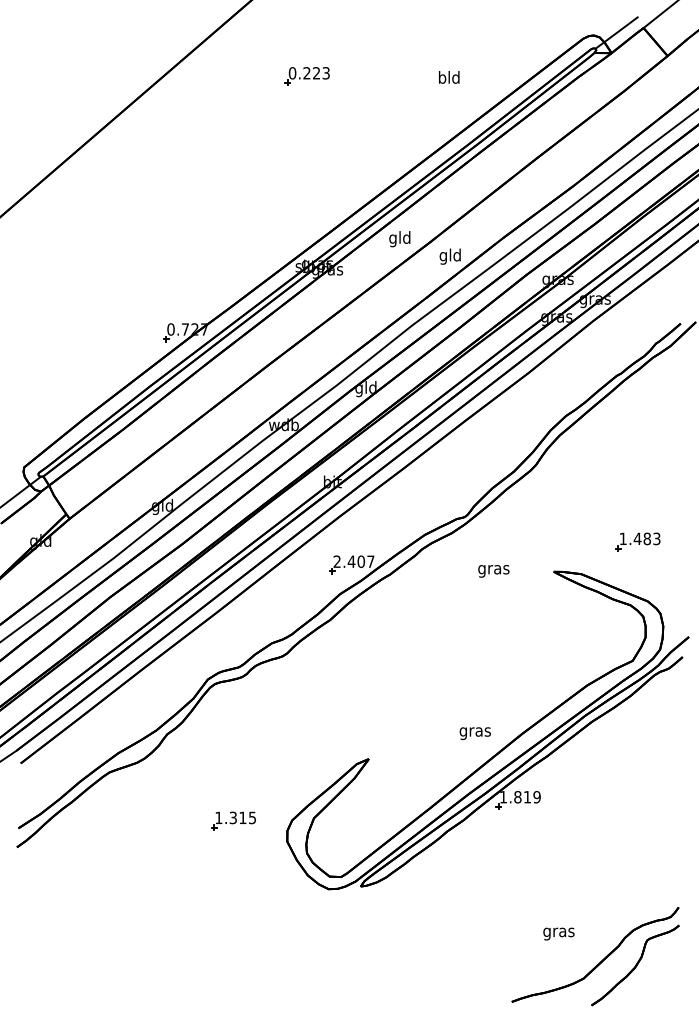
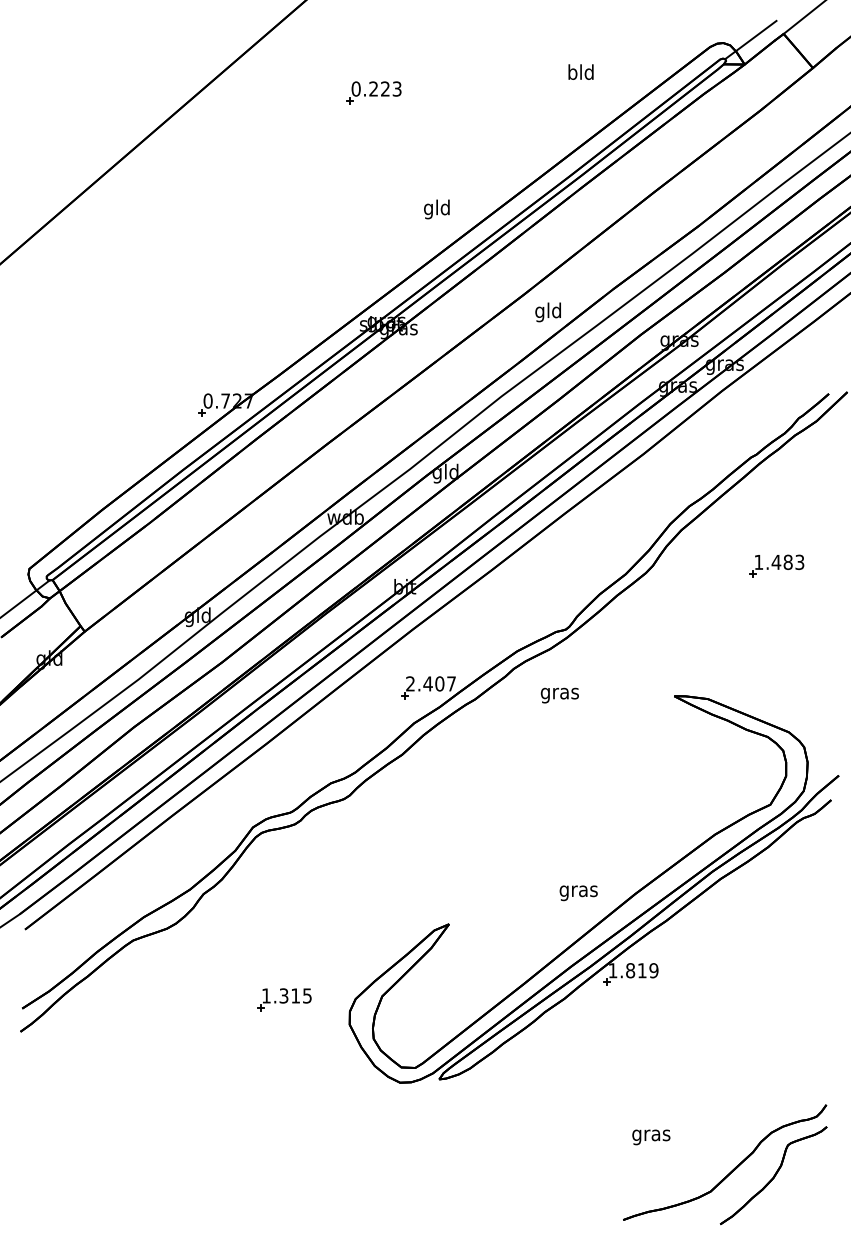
text: (449, 77) -> (581, 72), moved
text: (399, 239) -> (436, 209), moved
part: (637, 541) -> (776, 565), moved
text: (493, 571) -> (559, 695), moved
text: (558, 933) -> (650, 1136), moved

